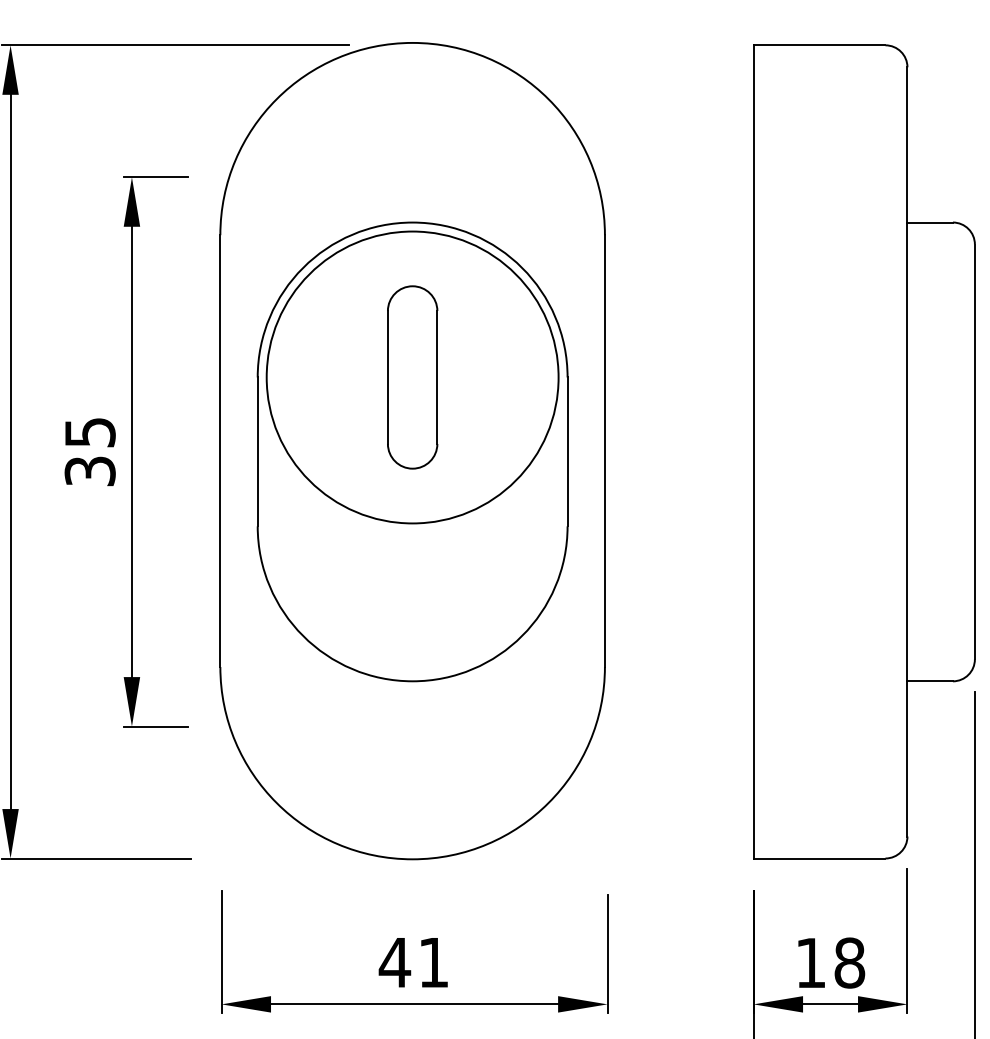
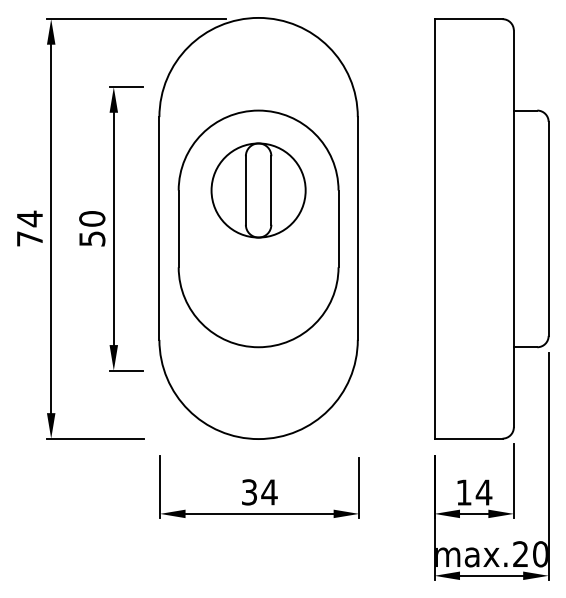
circle: (412, 377) -> (258, 190), size x0.62
text: (90, 451) -> (92, 228), 35 -> 50
text: (414, 962) -> (259, 492), 41 -> 34
text: (848, 962) -> (483, 492), 18 -> 14

